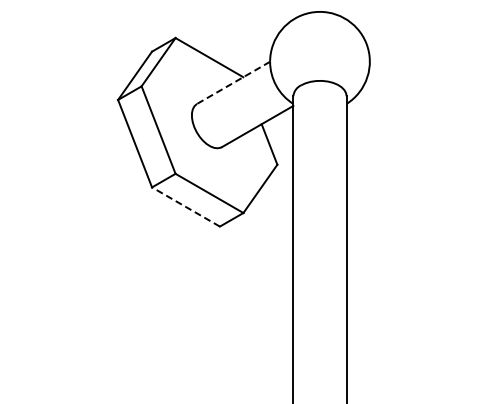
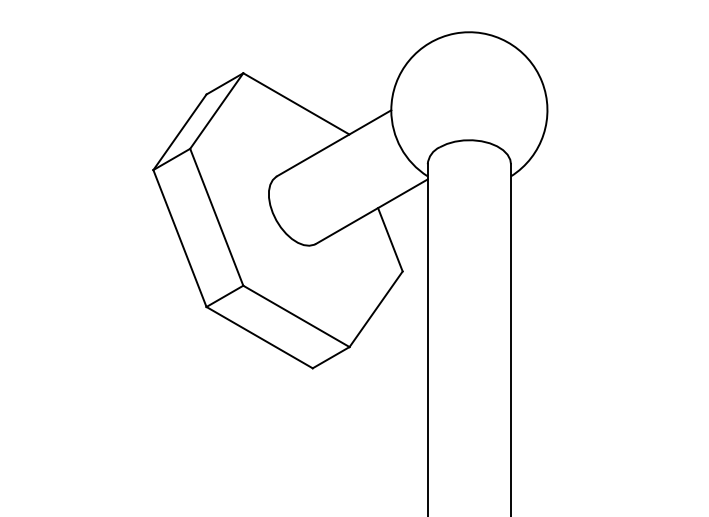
line: (233, 83) -> (333, 144), dashed -> solid
line: (185, 206) -> (258, 336), dashed -> solid

